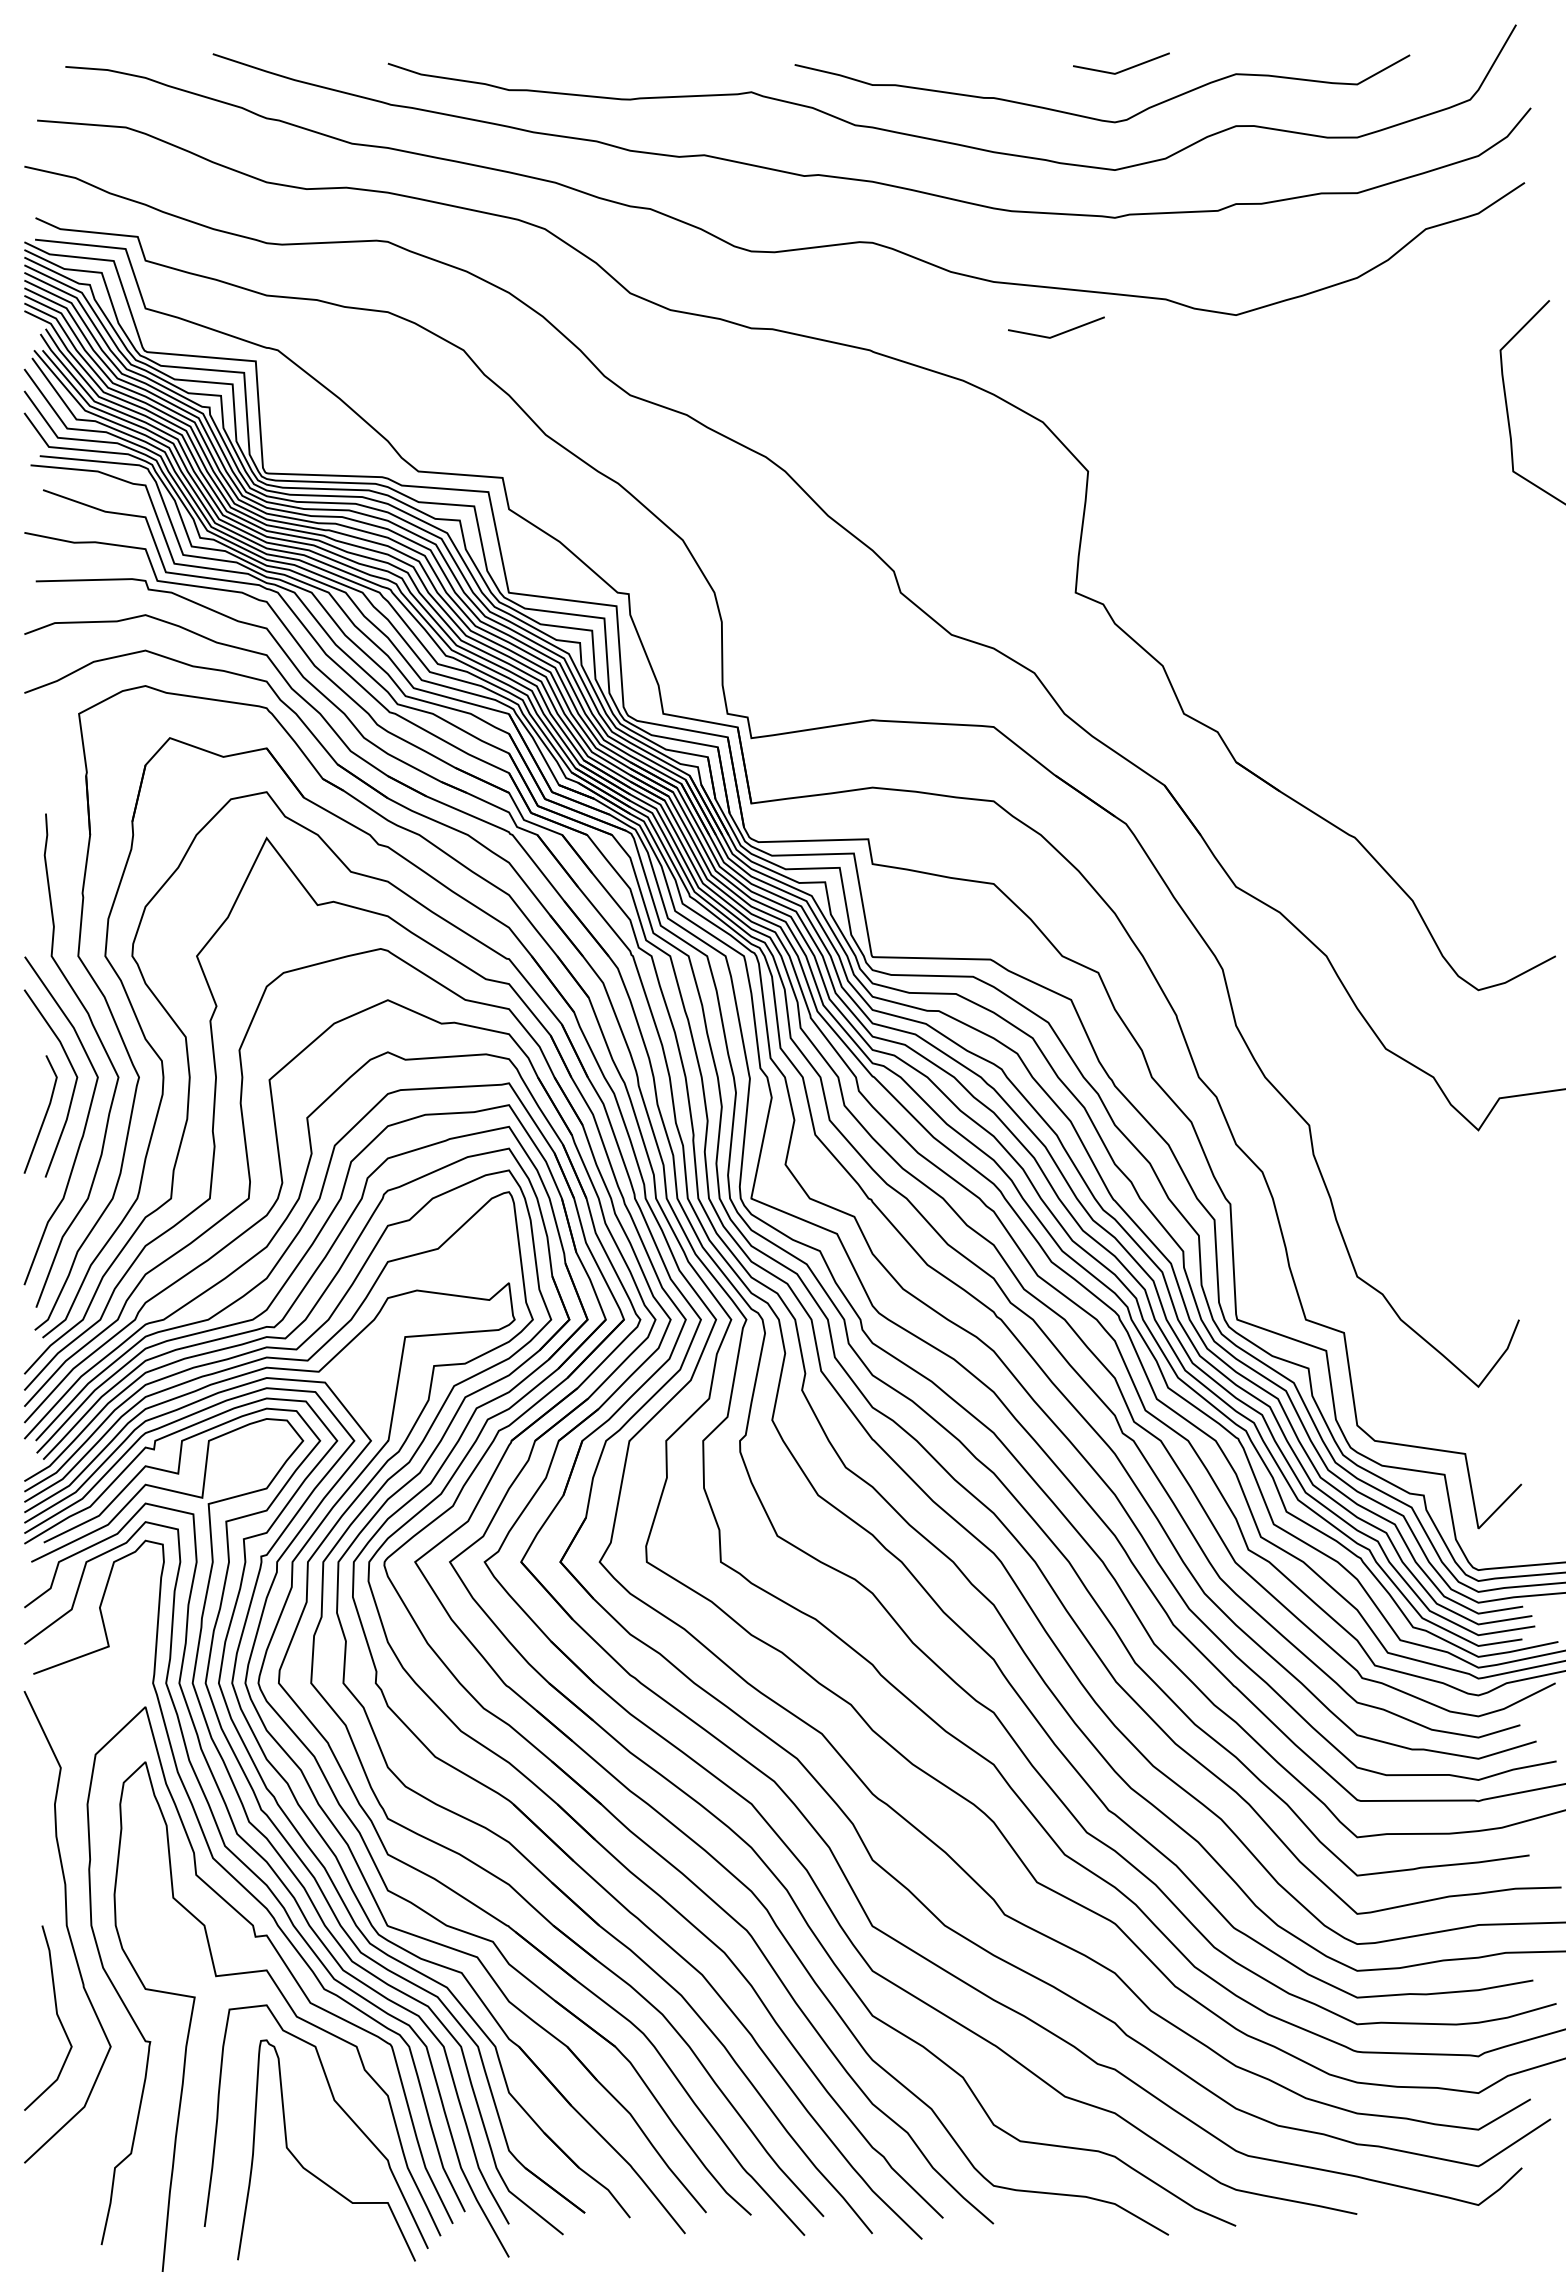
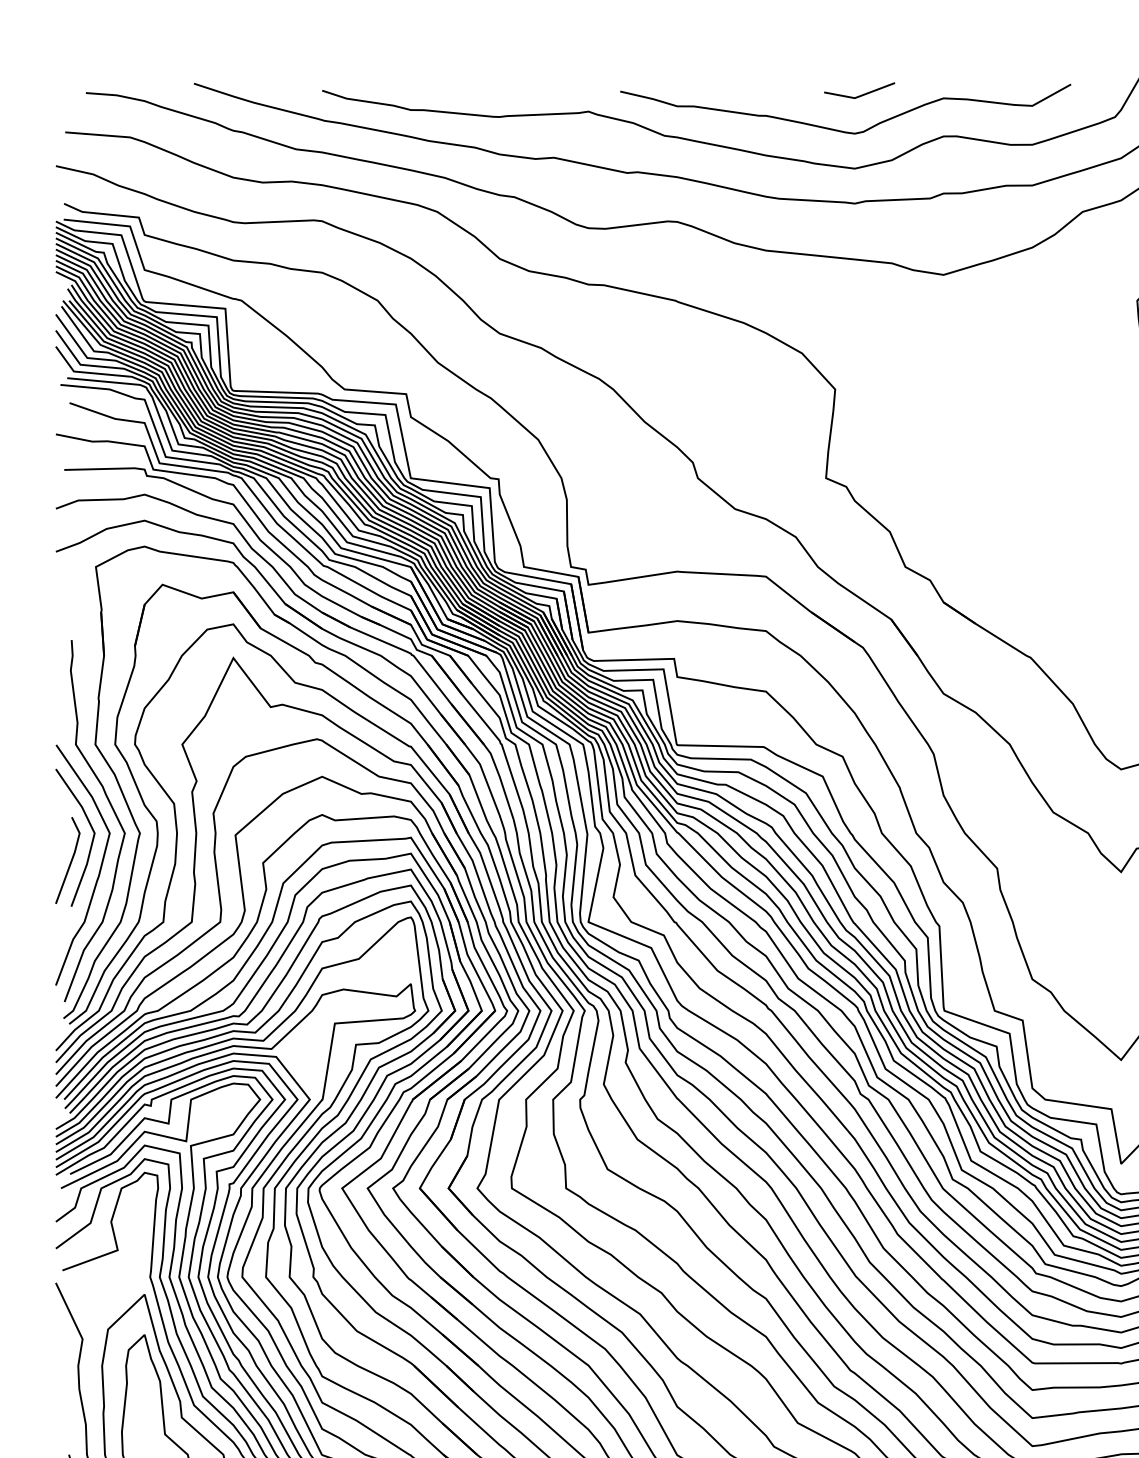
line: (1058, 333) -> (813, 288), removed

